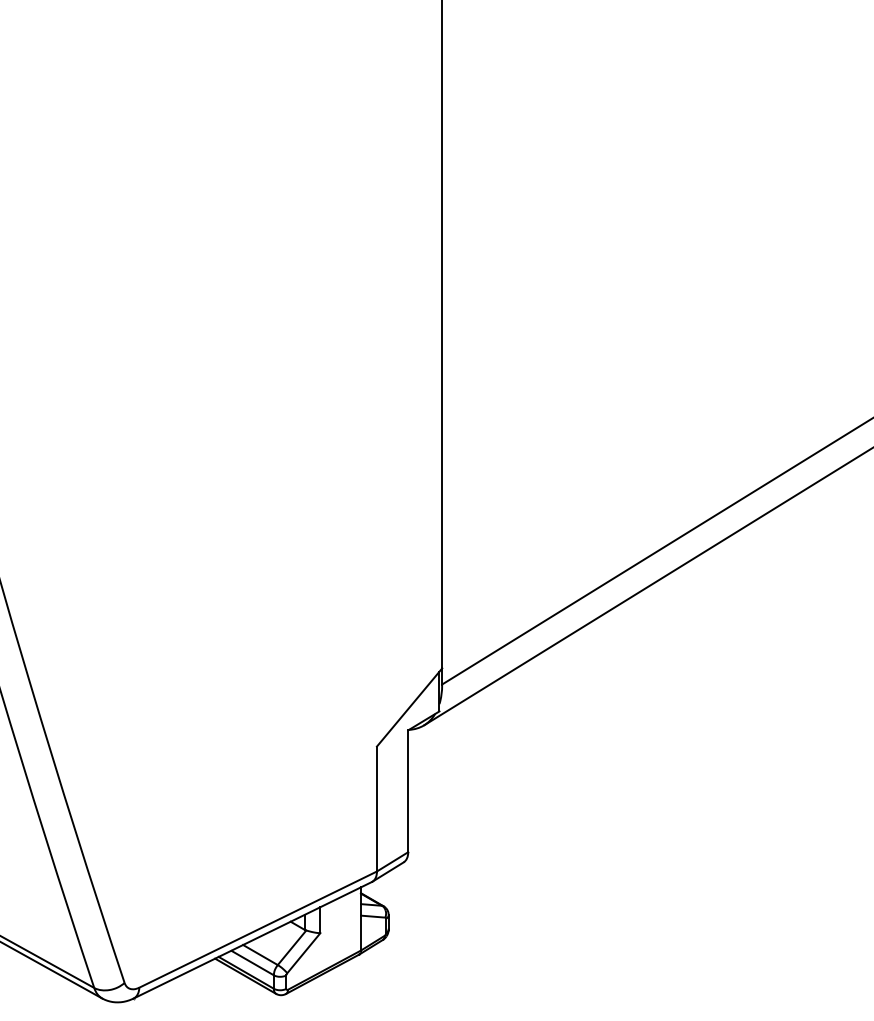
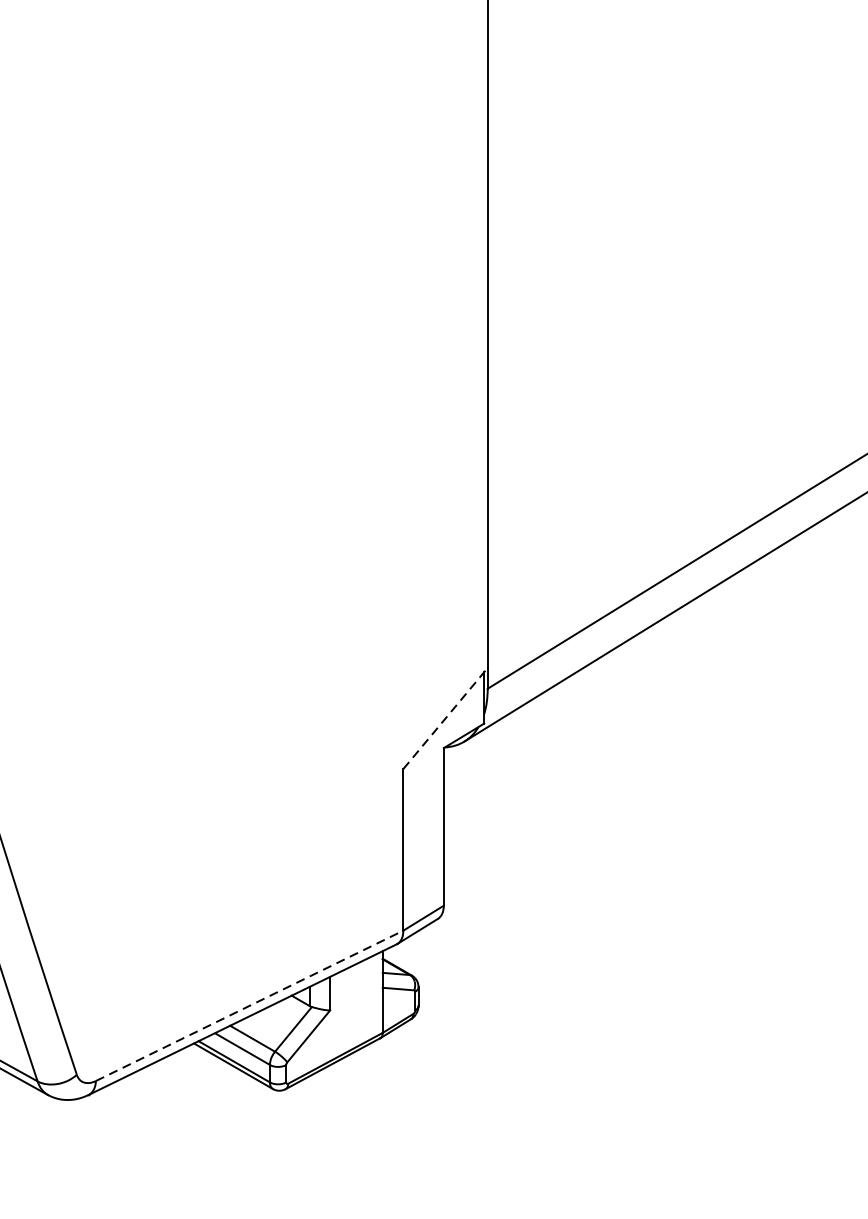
line: (409, 707) -> (445, 718), solid -> dashed
line: (258, 929) -> (250, 1005), solid -> dashed

